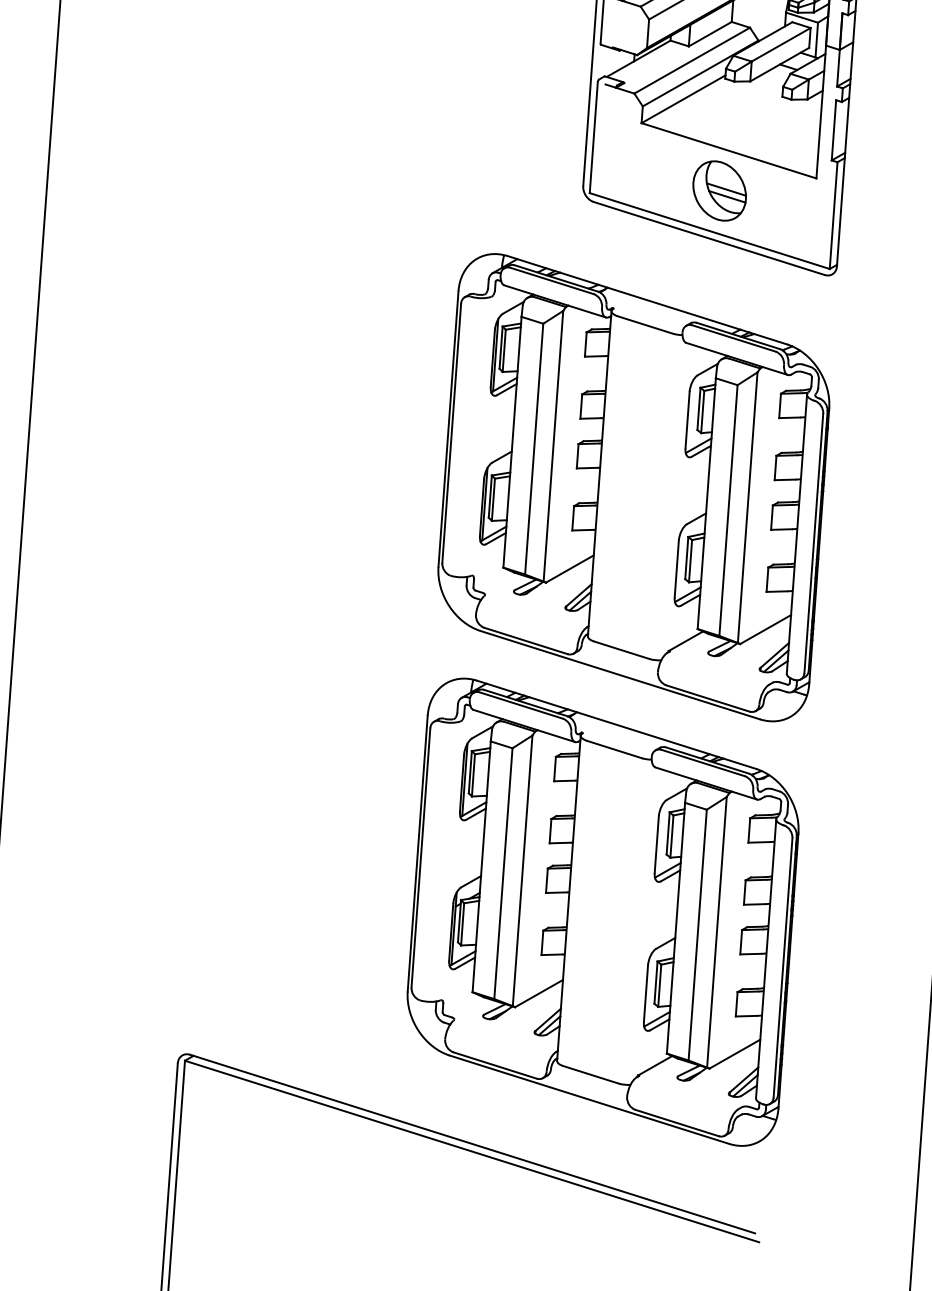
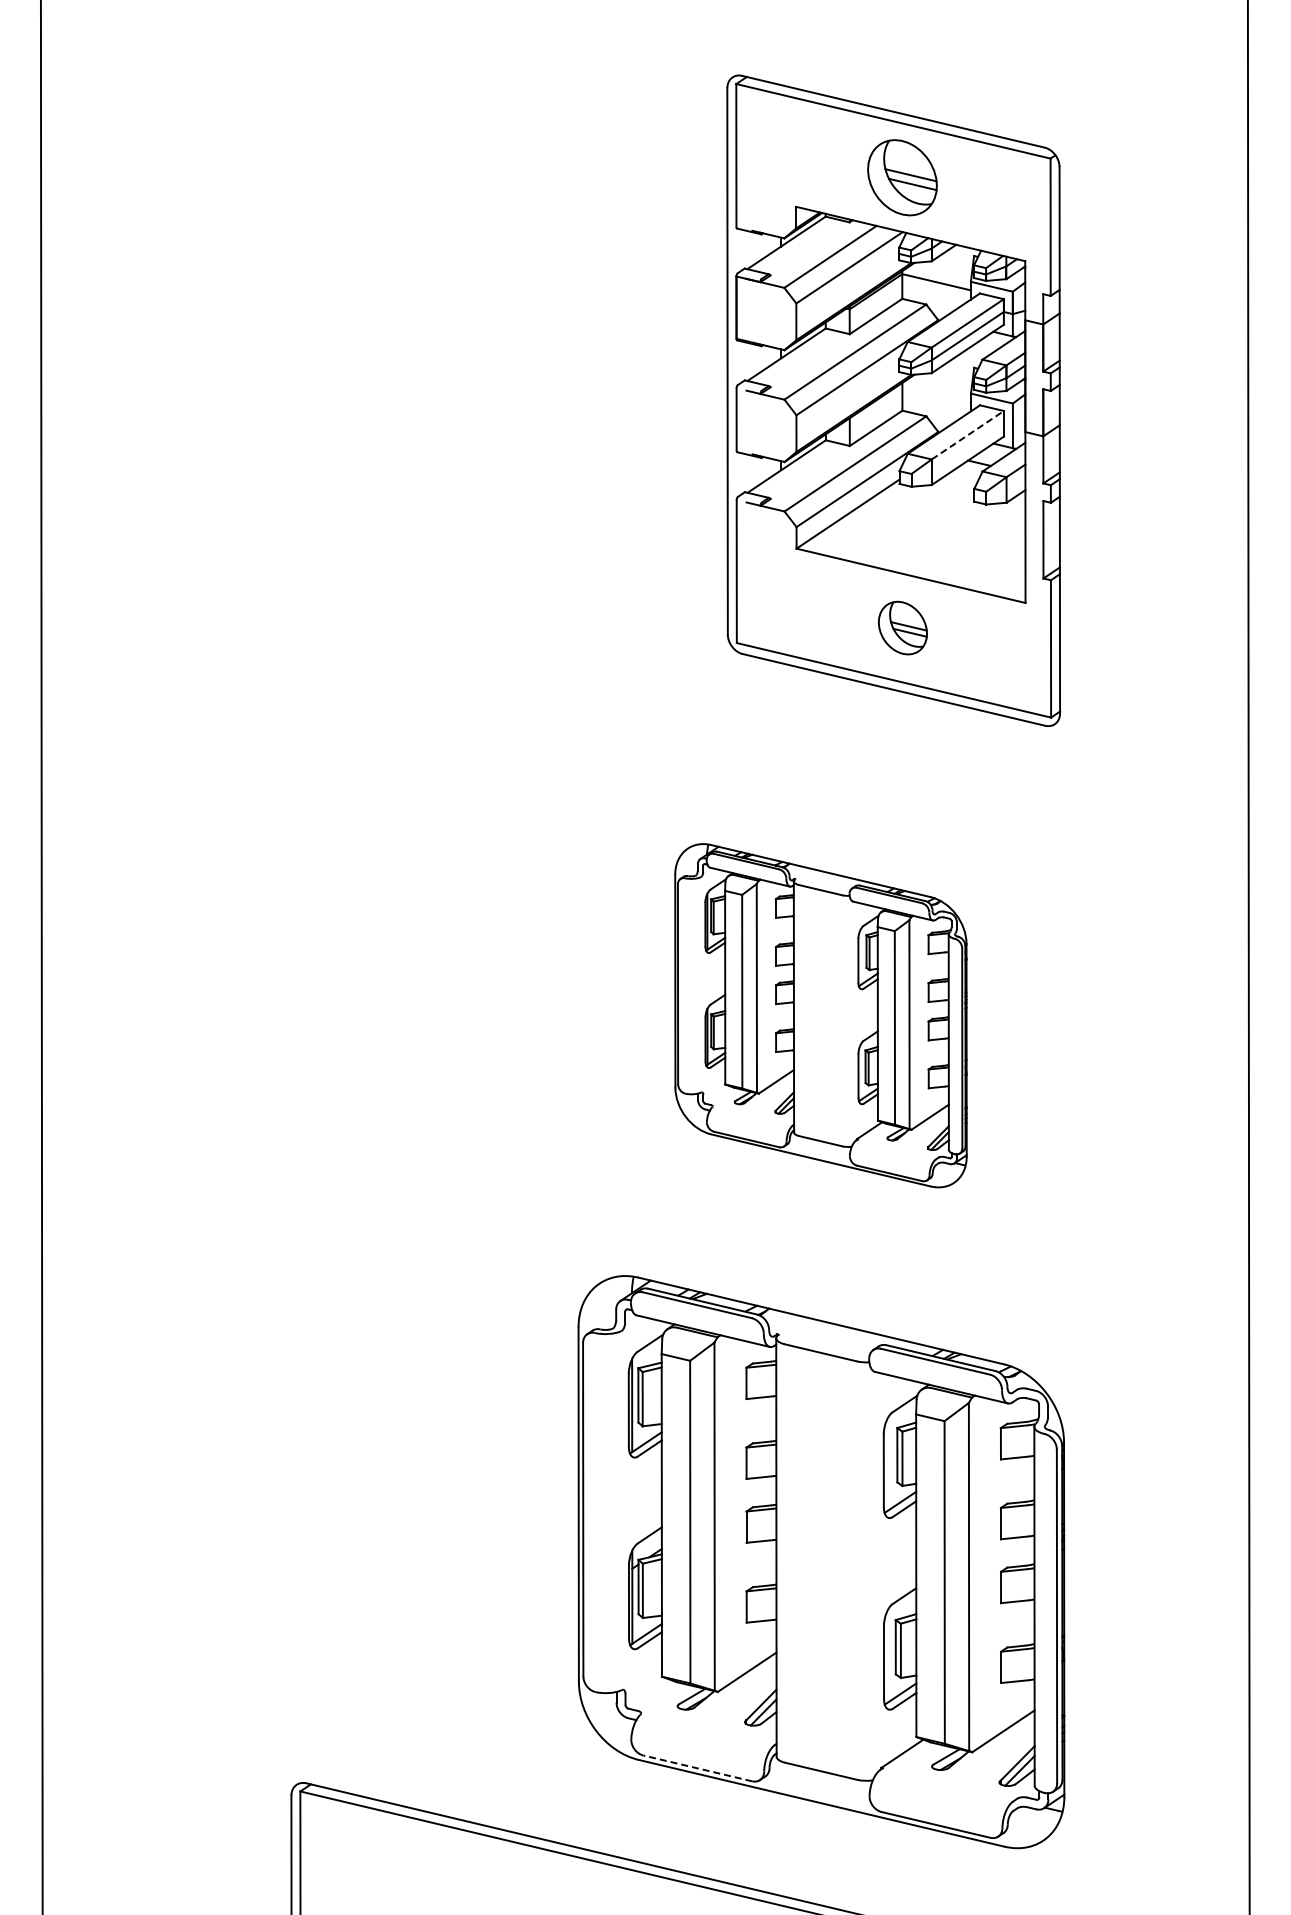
line: (781, 44) -> (968, 434), solid -> dashed
part: (719, 190) -> (902, 627), size x0.7
part: (633, 487) -> (820, 1015), size x0.6
line: (494, 1065) -> (697, 1768), solid -> dashed

